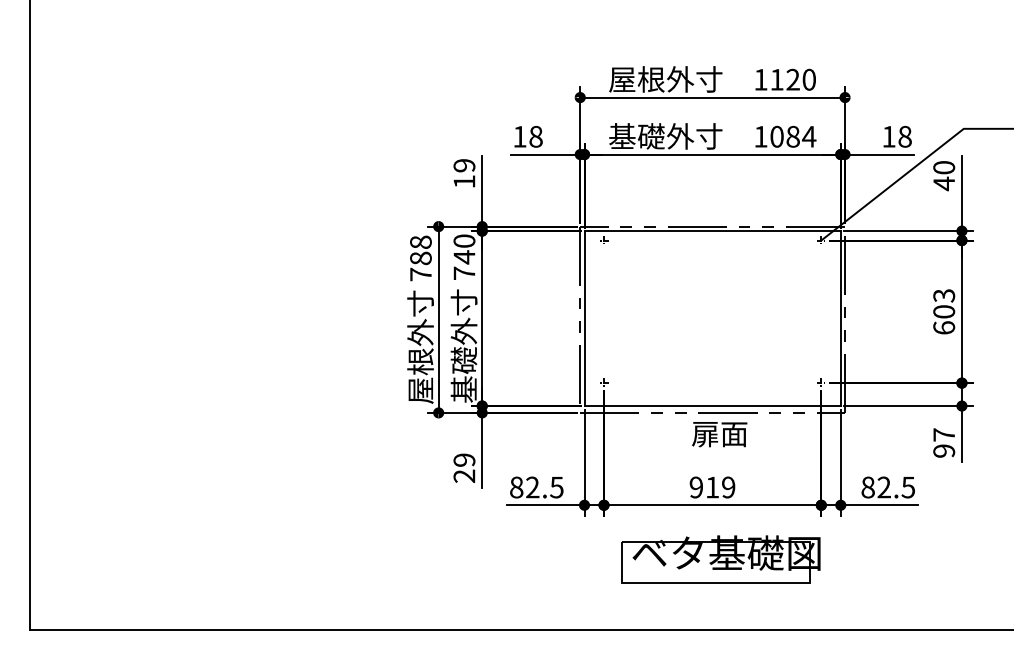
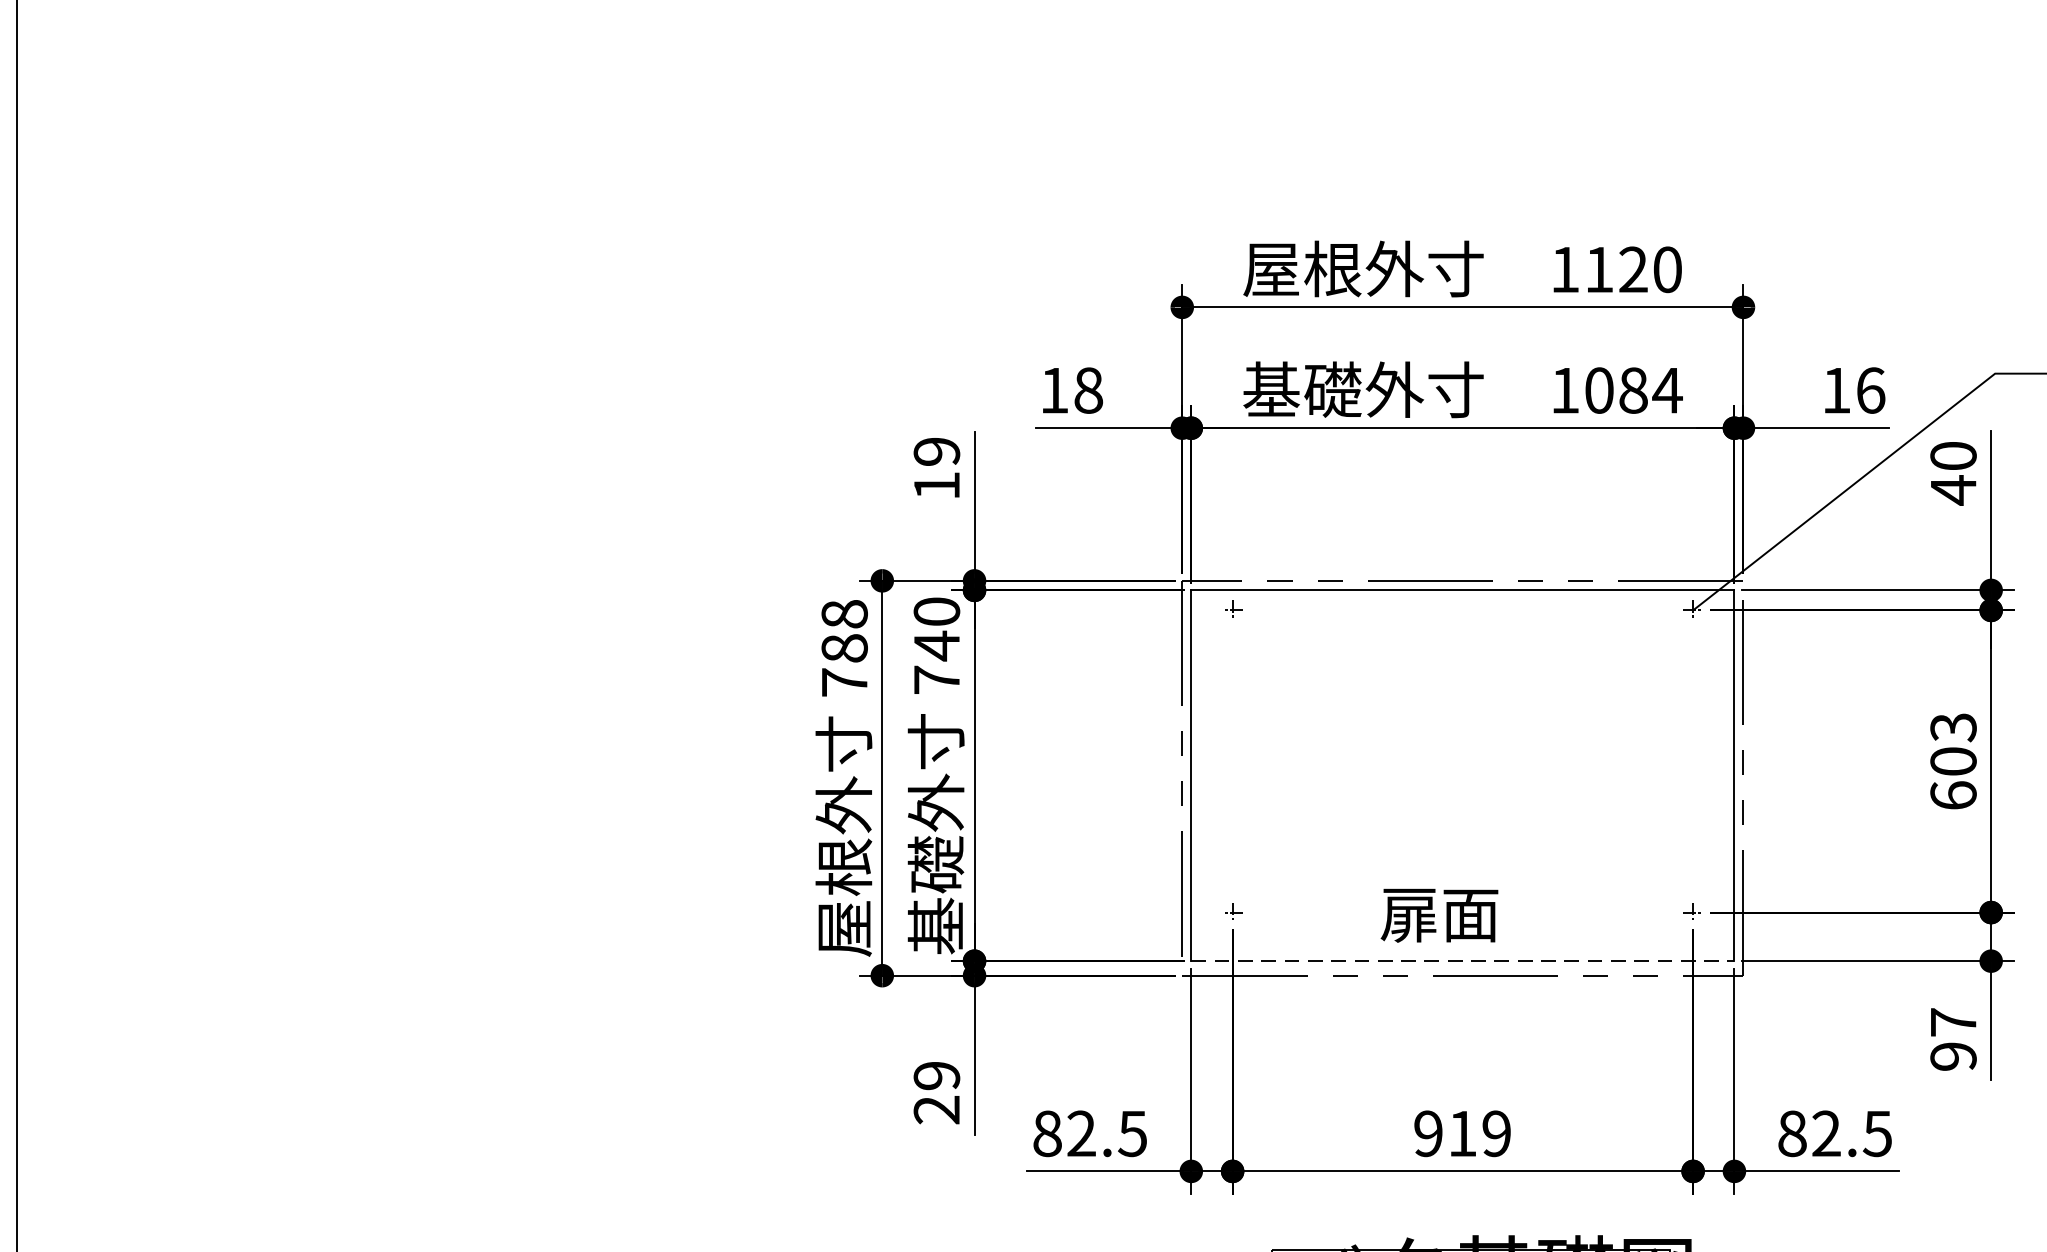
text: (904, 136) -> (1869, 389), 18 -> 16
line: (713, 406) -> (1464, 962), solid -> dashed
text: (719, 434) -> (1439, 915), moved

